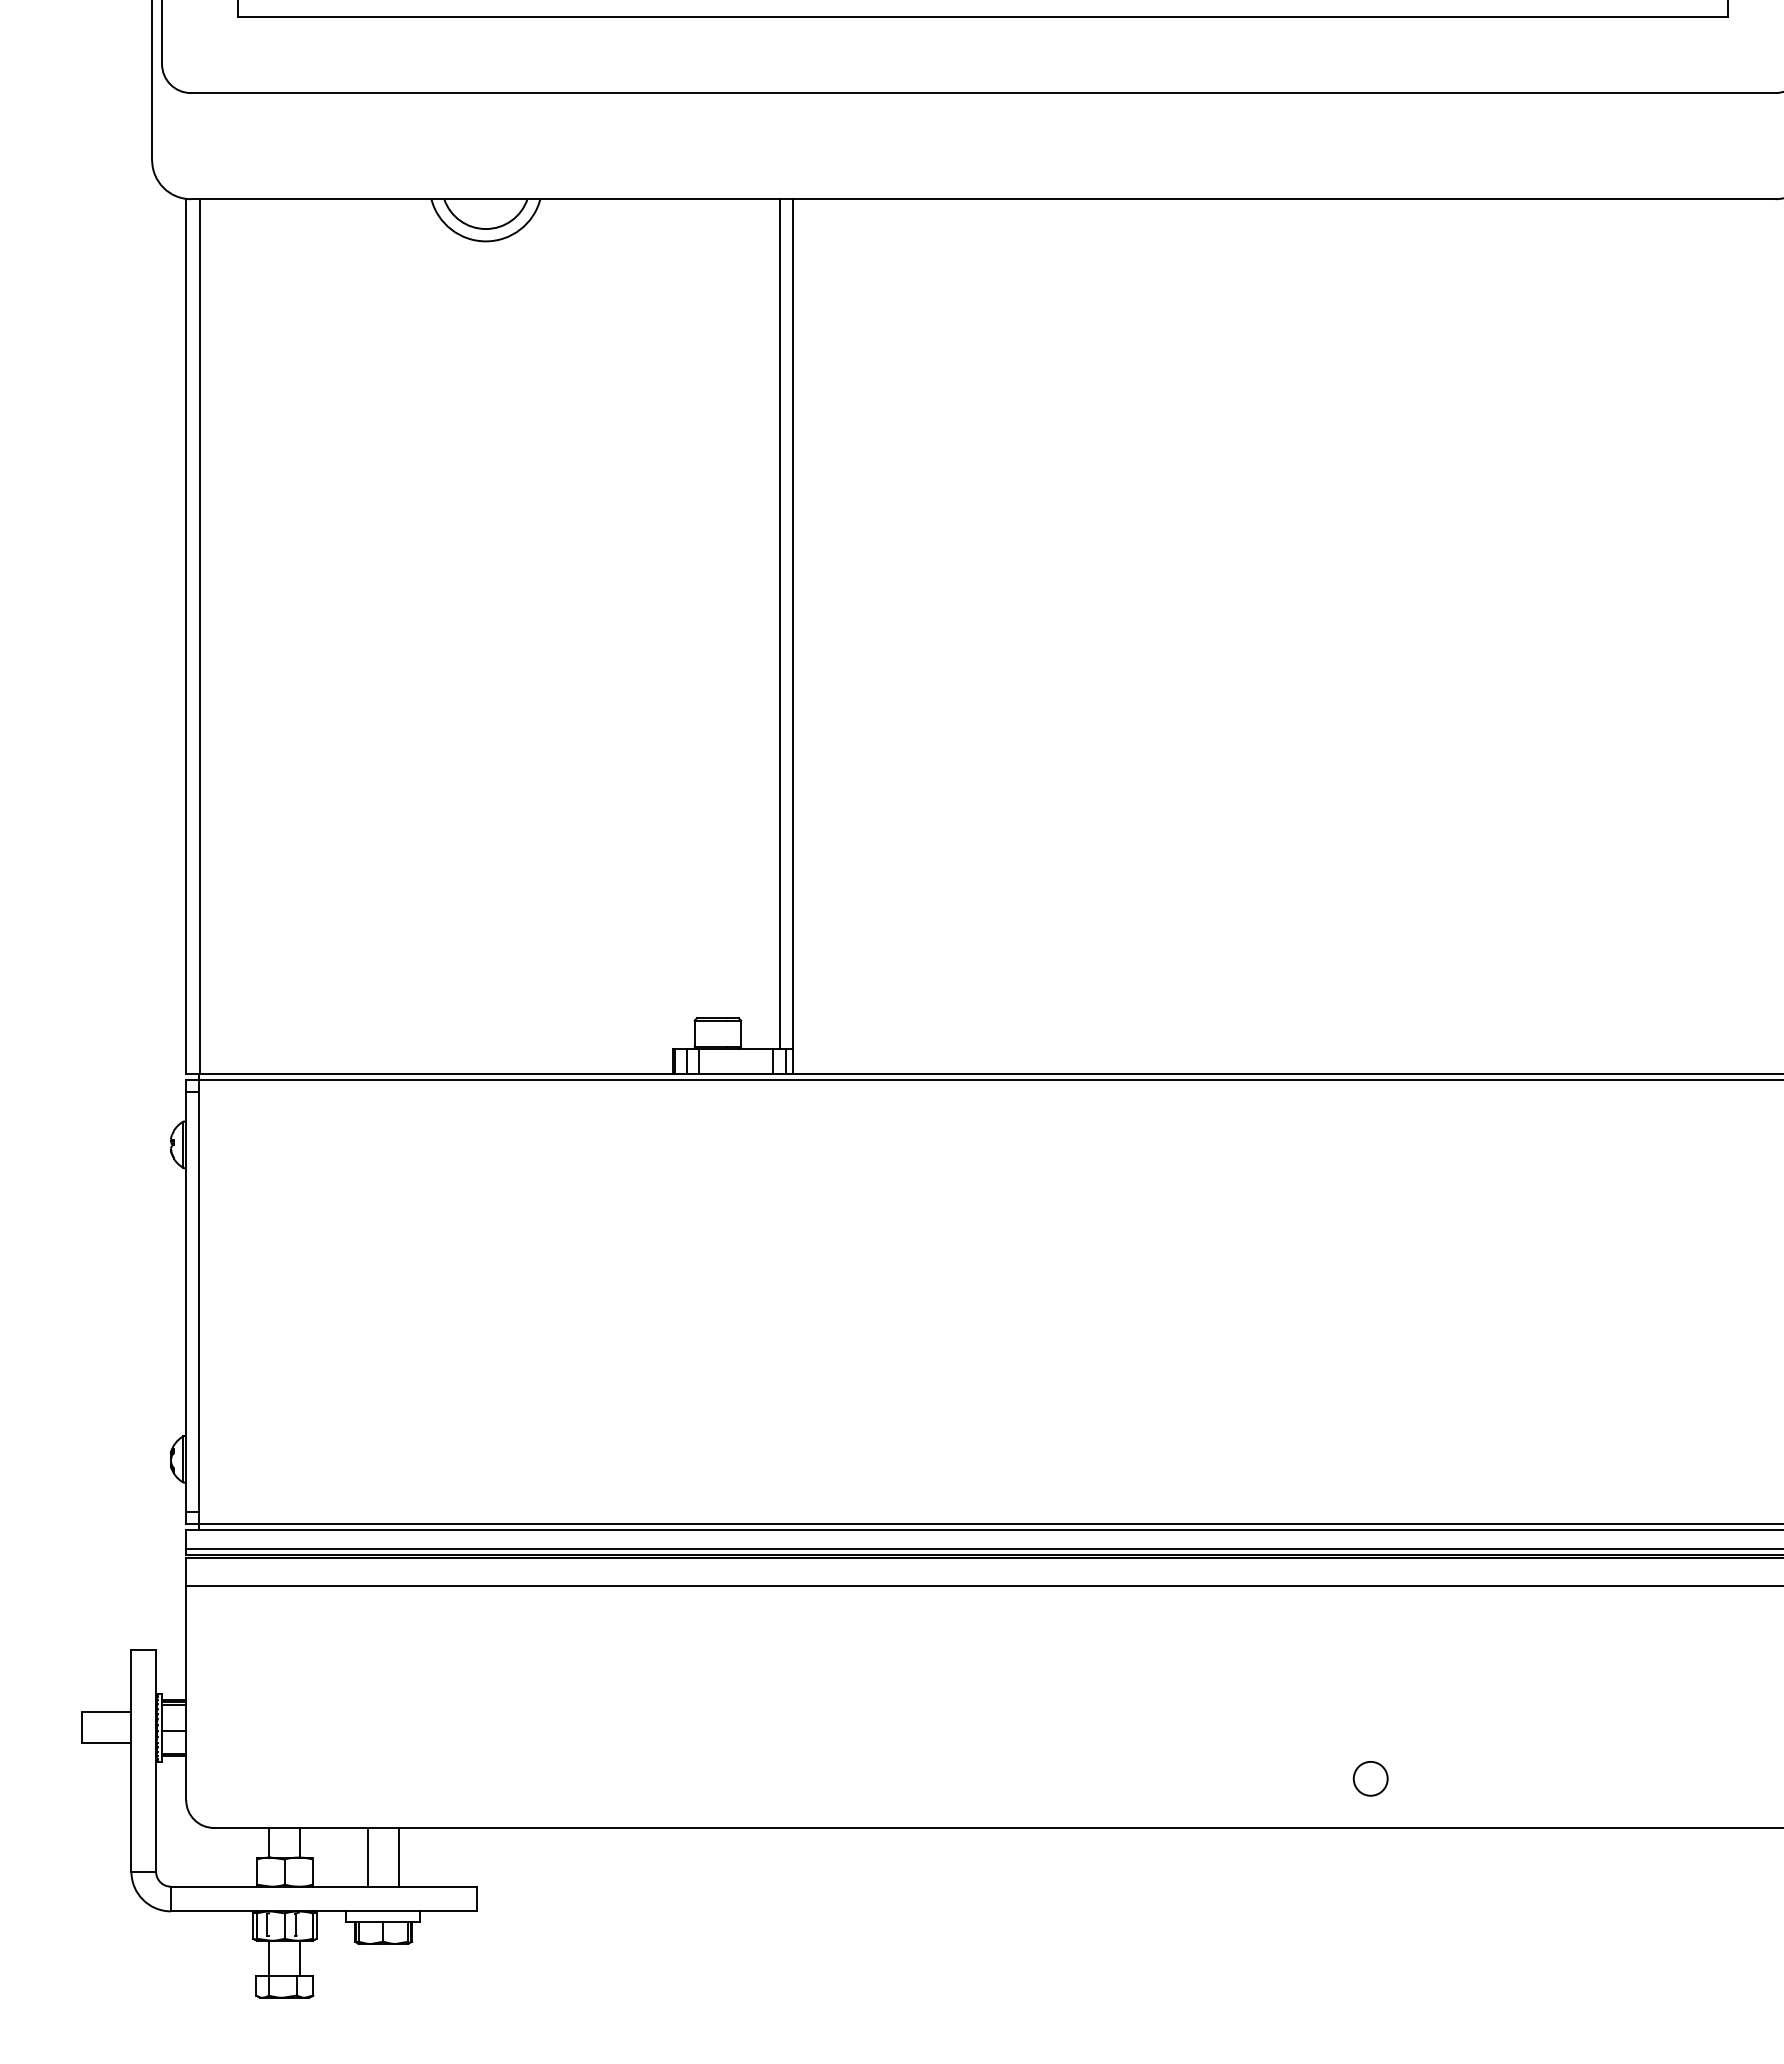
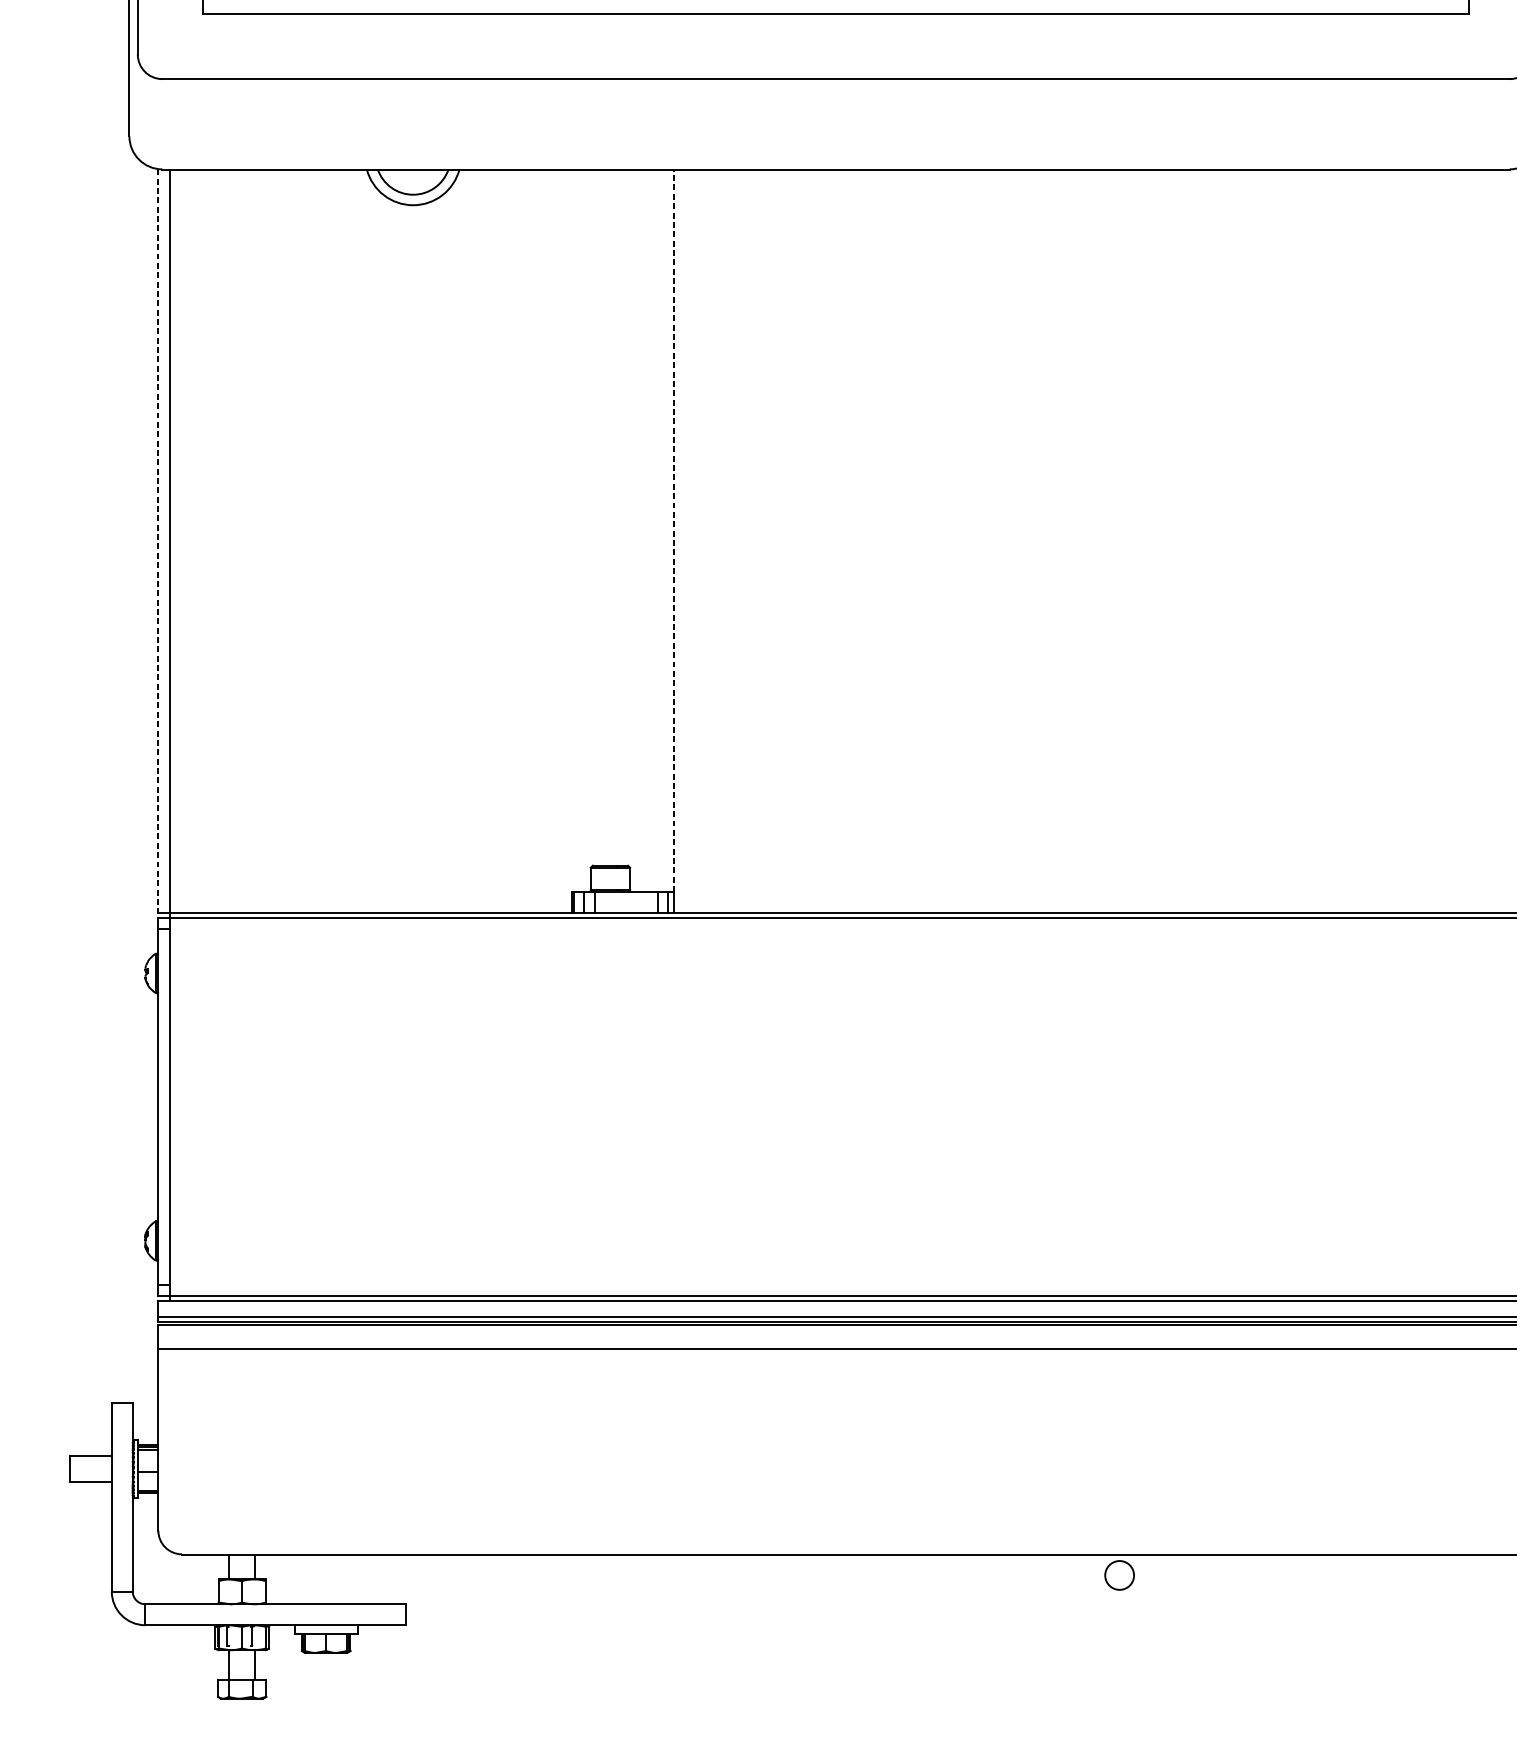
line: (779, 623) -> (662, 530), removed
line: (793, 624) -> (674, 531), solid -> dashed
line: (186, 636) -> (158, 541), solid -> dashed
circle: (1370, 1778) -> (1119, 1575), moved
line: (368, 1857) -> (313, 1579), removed
line: (399, 1857) -> (339, 1579), removed

